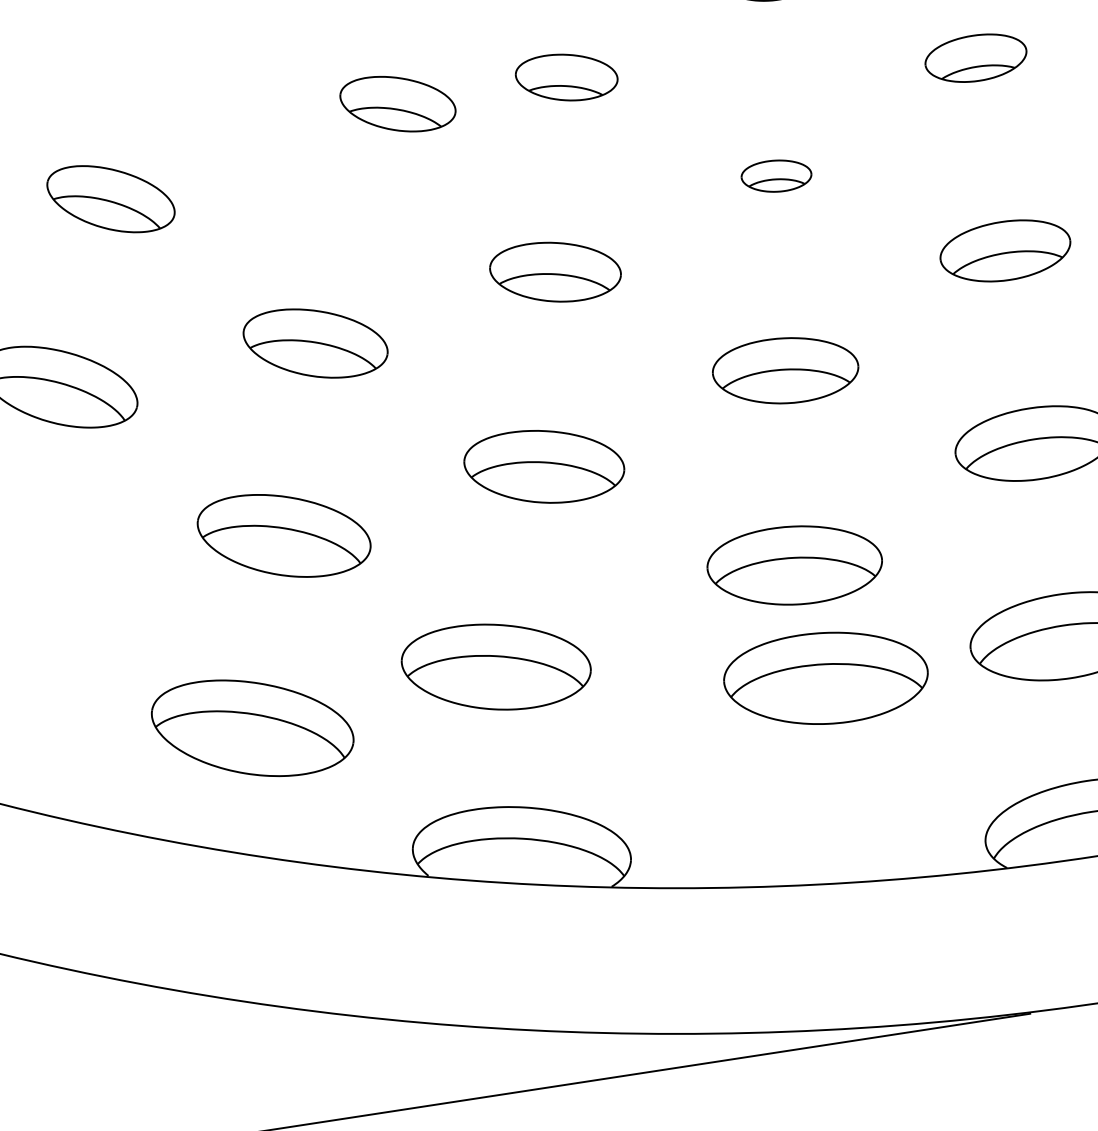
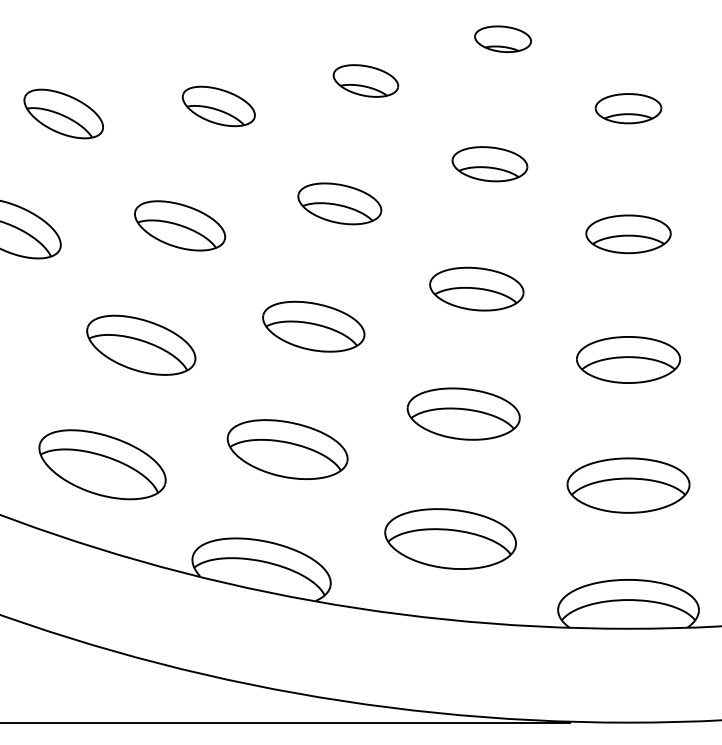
part: (397, 104) -> (218, 106), moved
part: (775, 176) -> (489, 164), size x1.67
part: (496, 666) -> (287, 449), moved
part: (825, 677) -> (450, 538), moved

